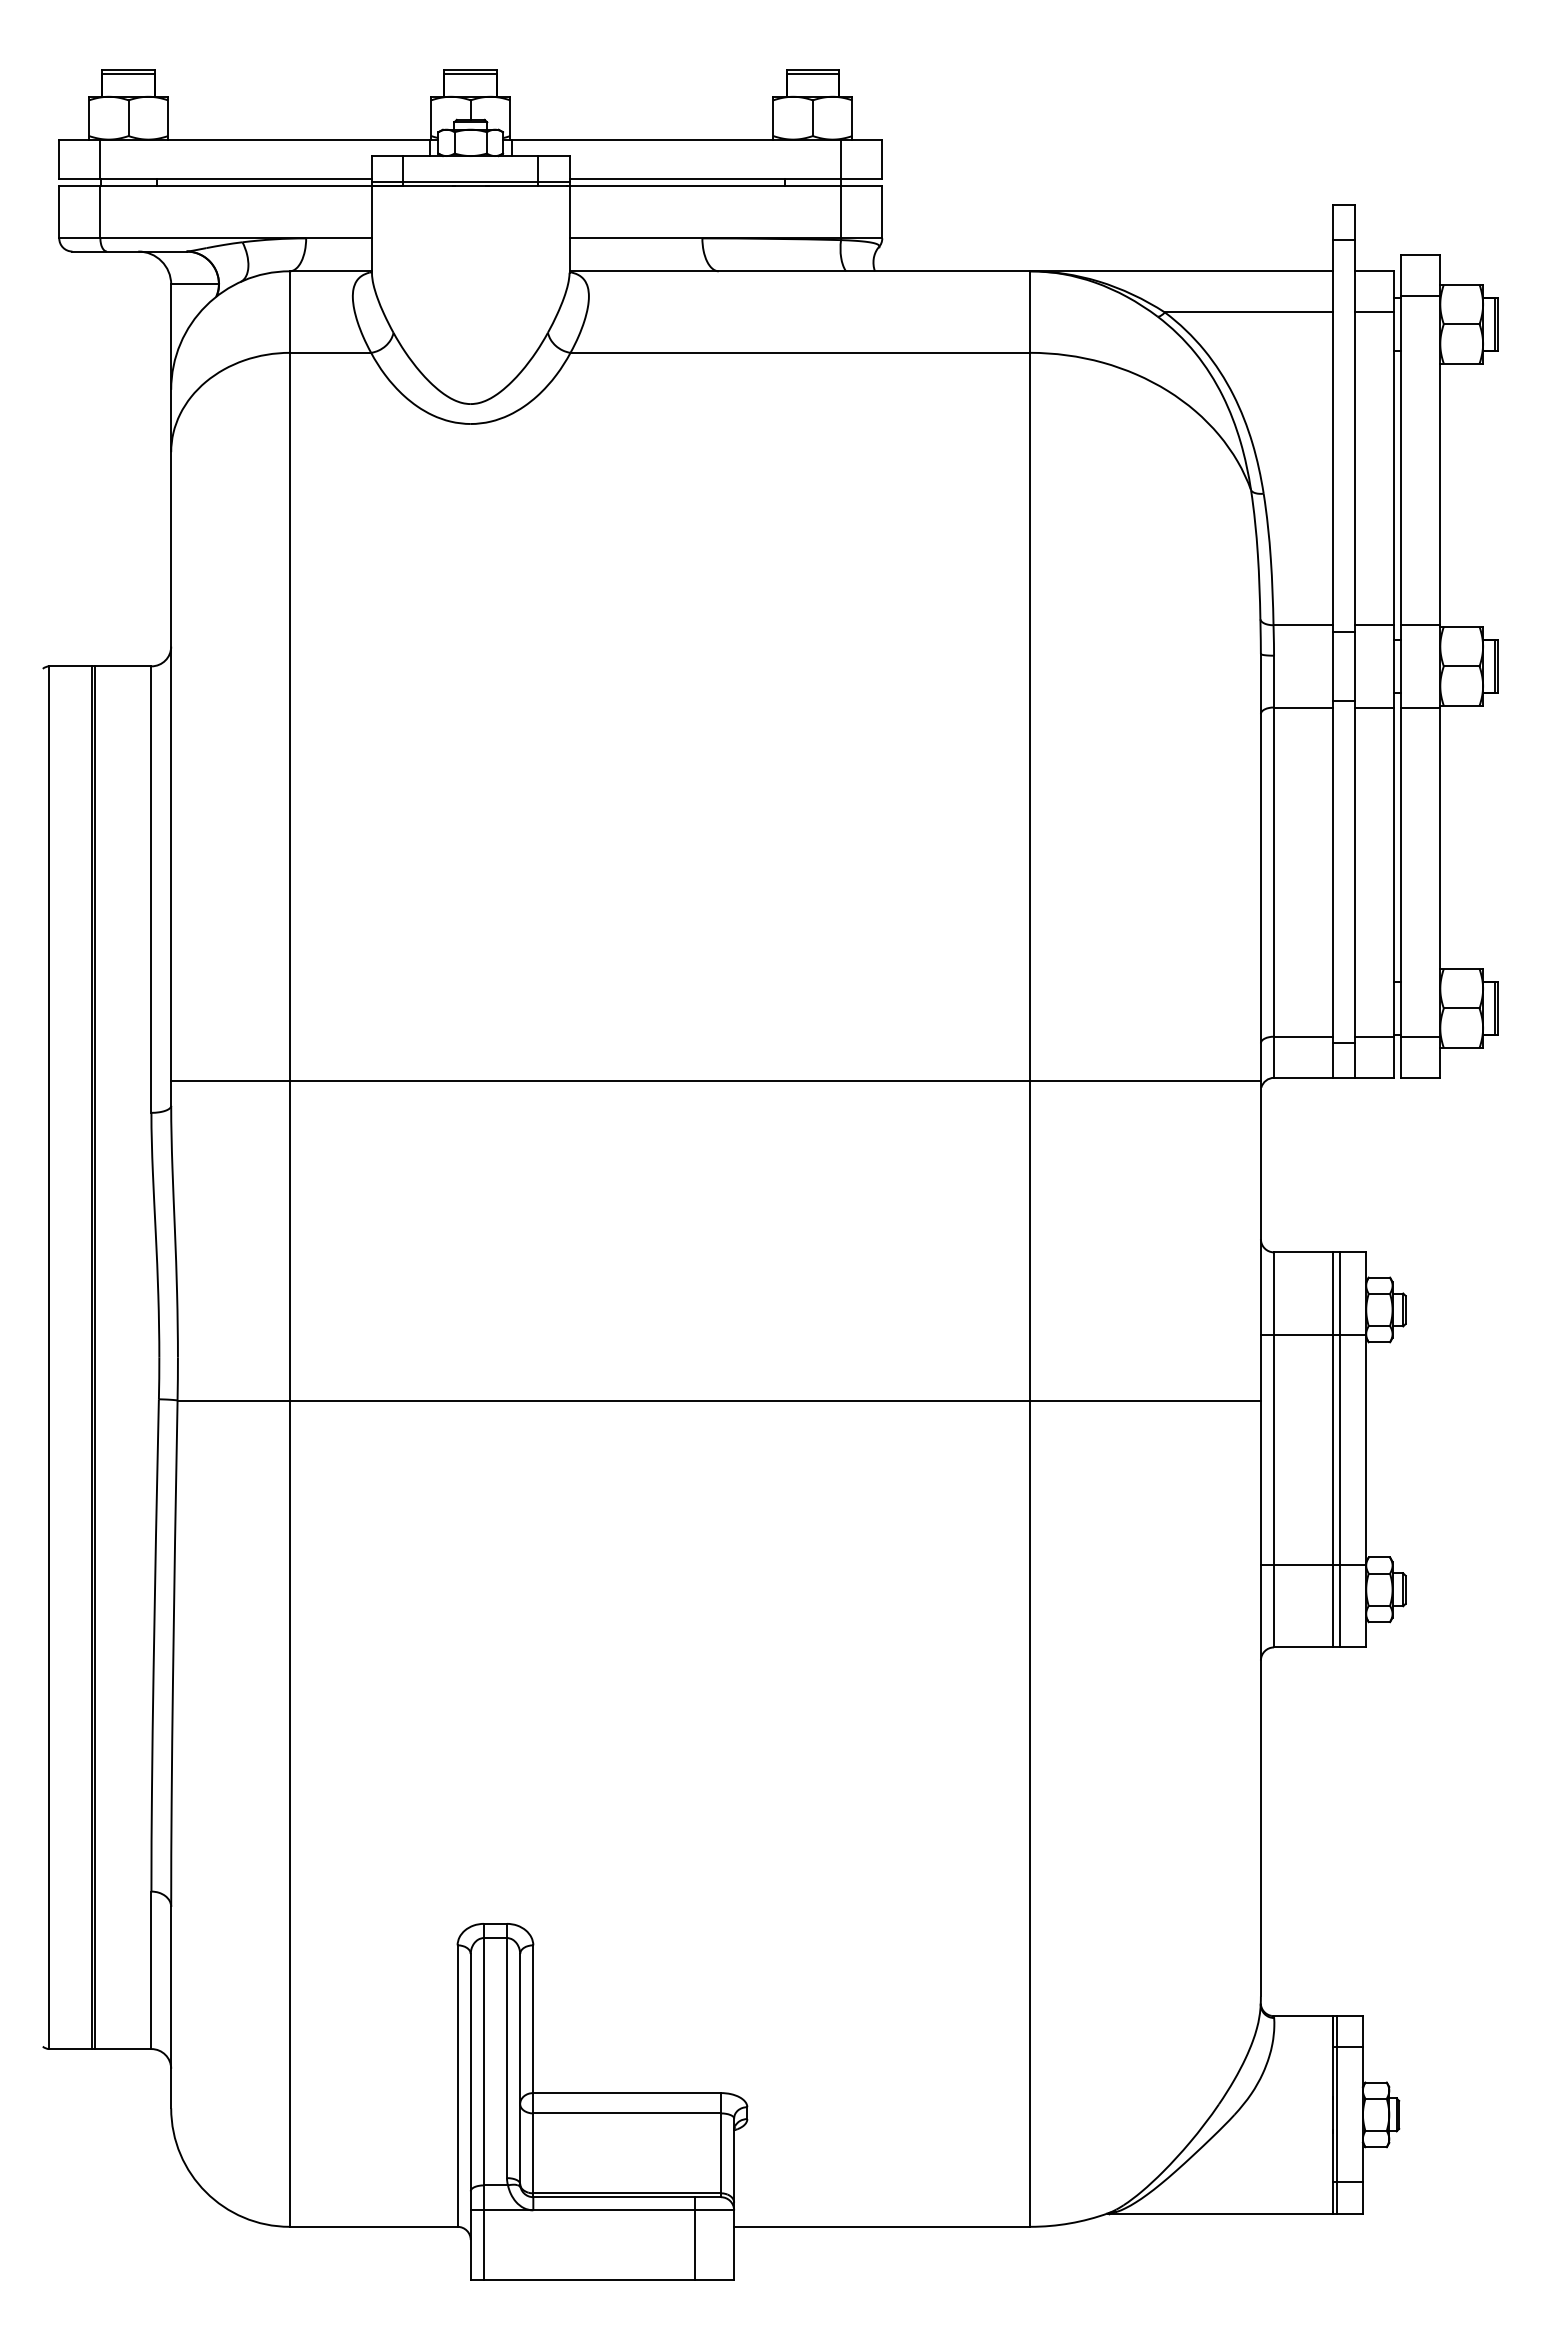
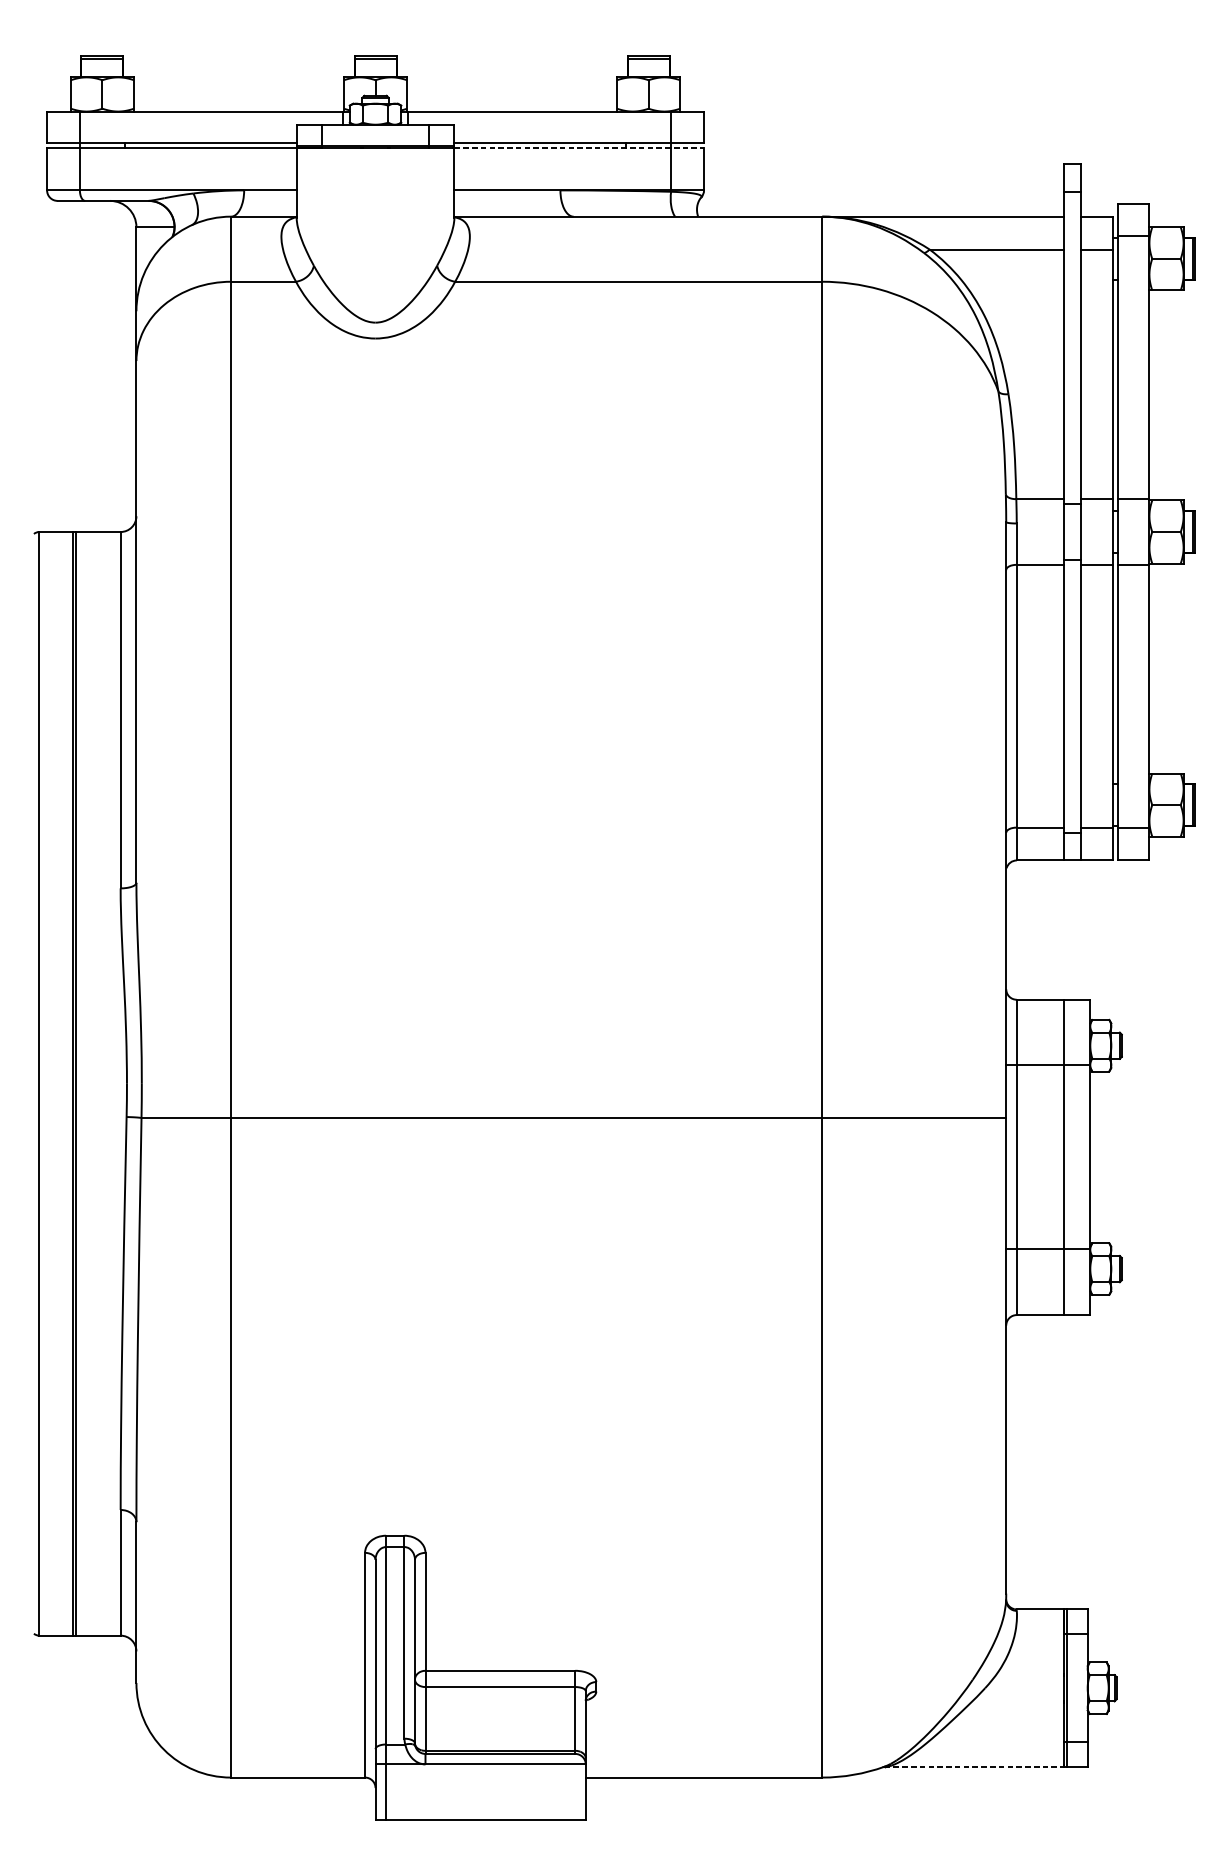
line: (726, 185) -> (579, 148), solid -> dashed
line: (715, 1081) -> (570, 863), removed
line: (1339, 1449) -> (1068, 1157), removed
line: (1221, 2213) -> (974, 1766), solid -> dashed
line: (694, 2238) -> (554, 1786), removed

